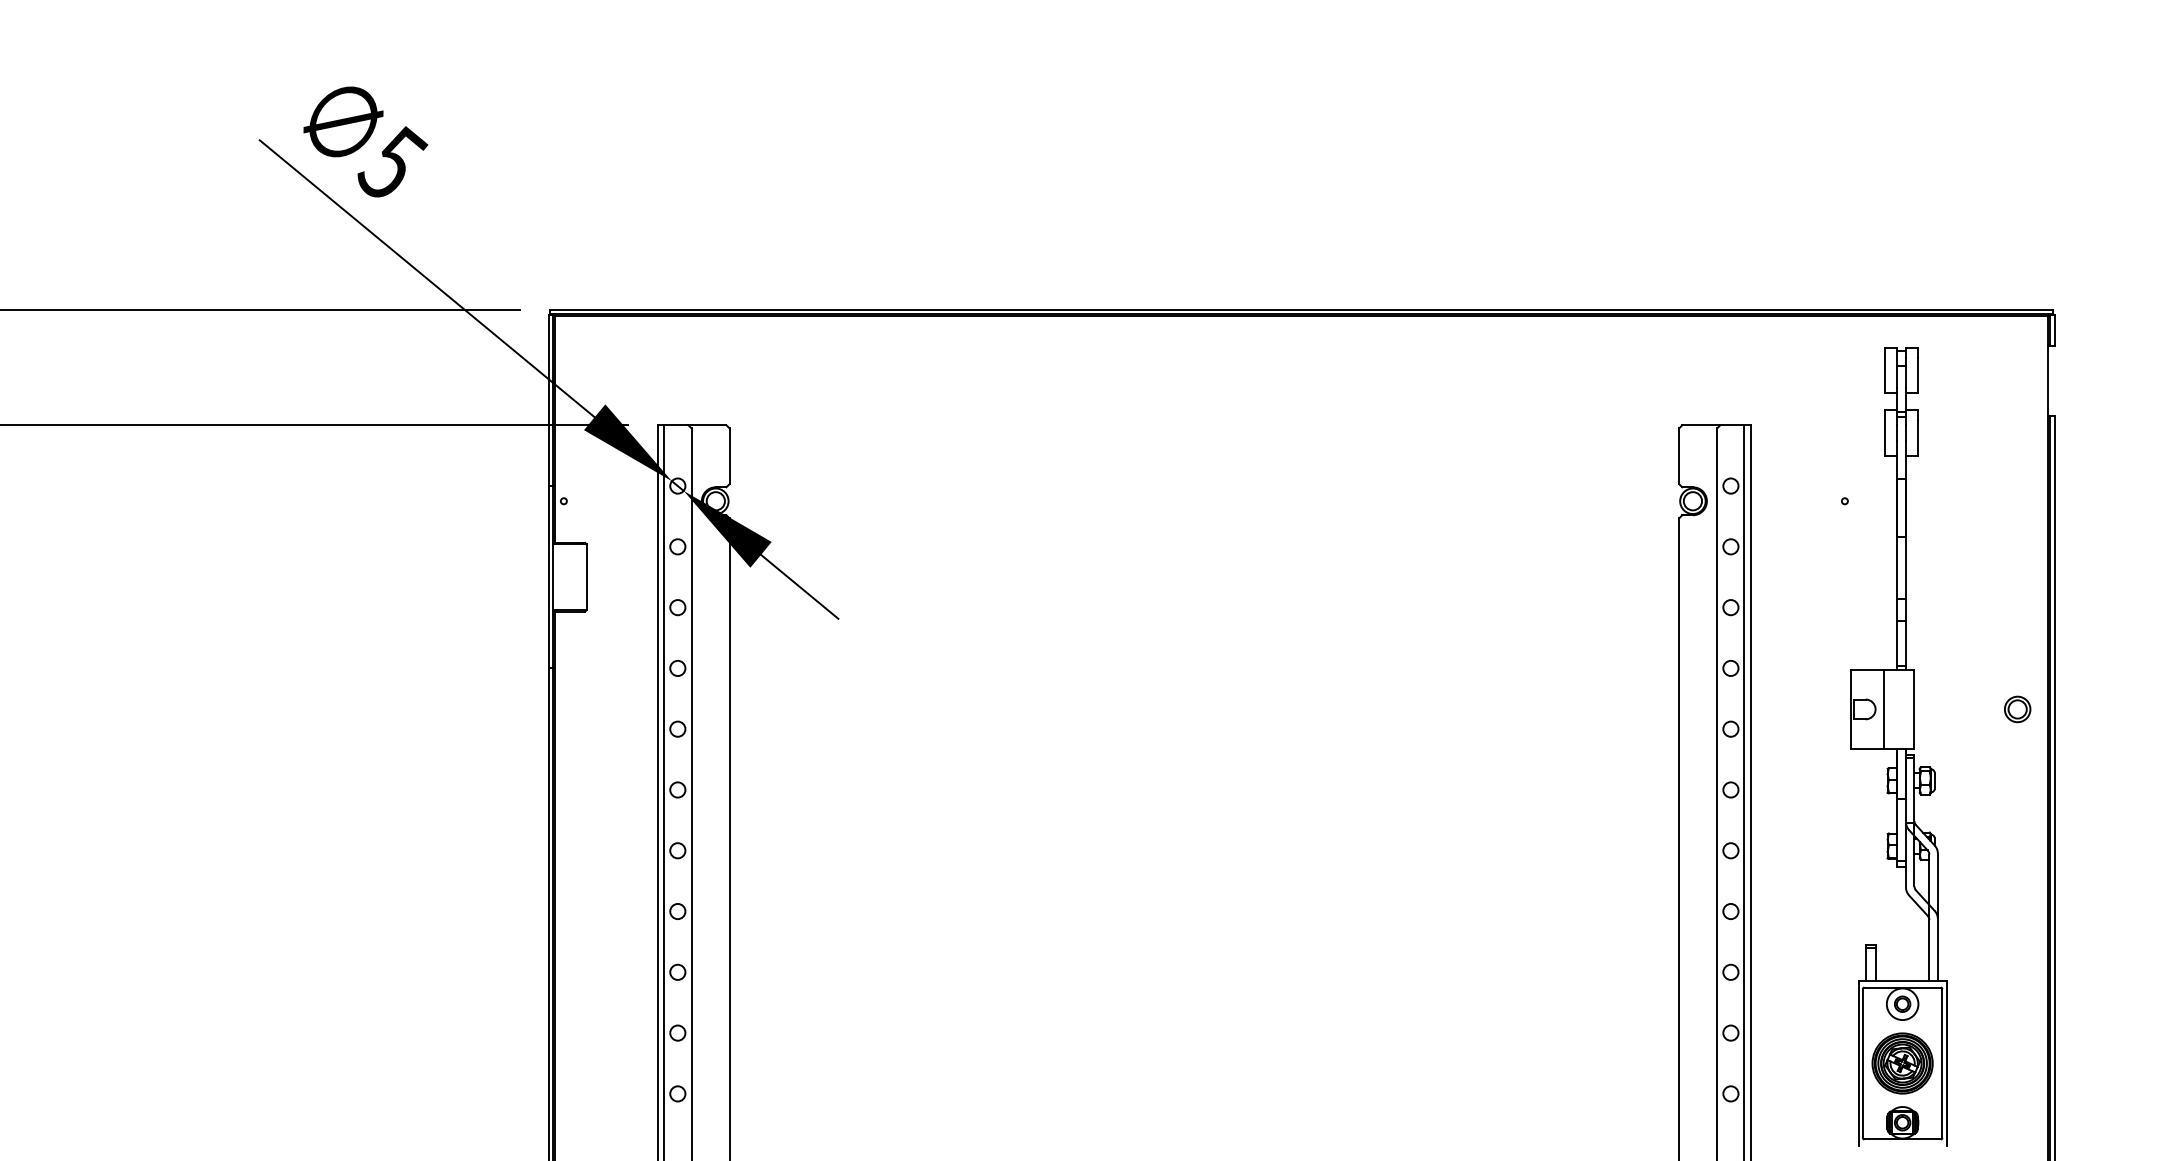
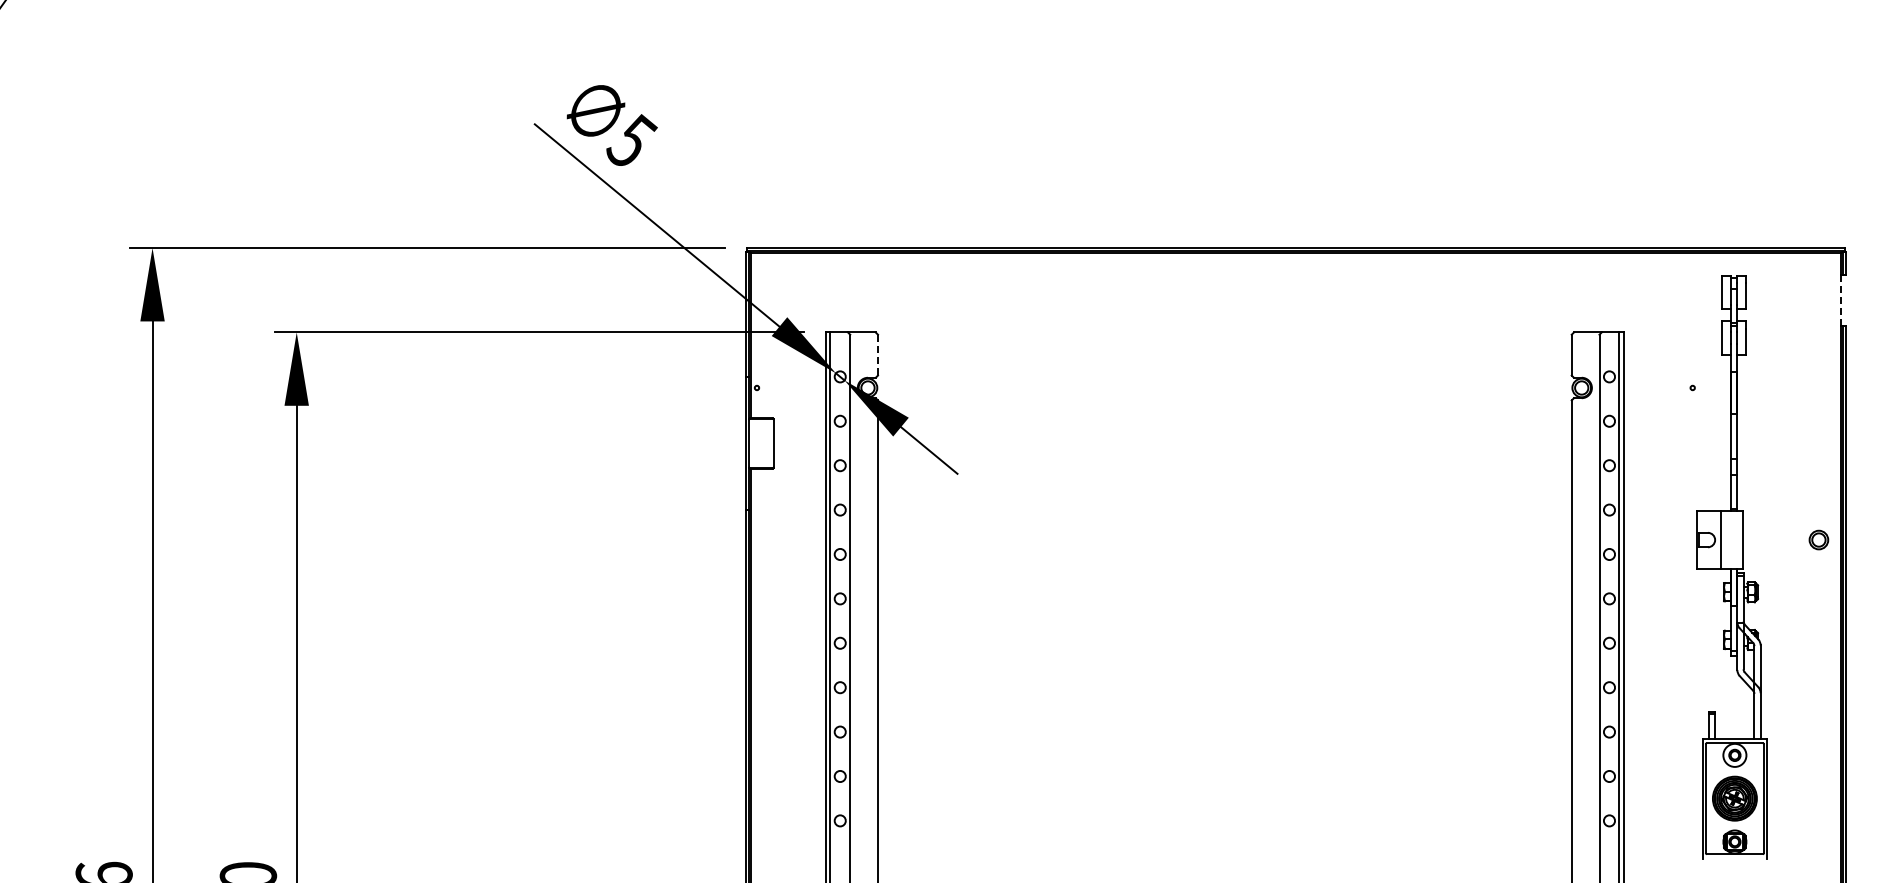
line: (2048, 381) -> (1841, 300), solid -> dashed
line: (728, 456) -> (877, 355), solid -> dashed

